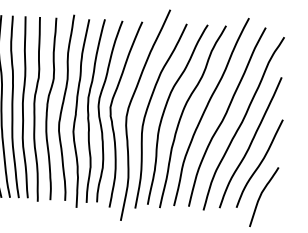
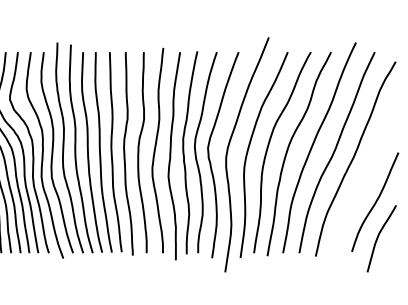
curve: (251, 142) -> (364, 179), removed

